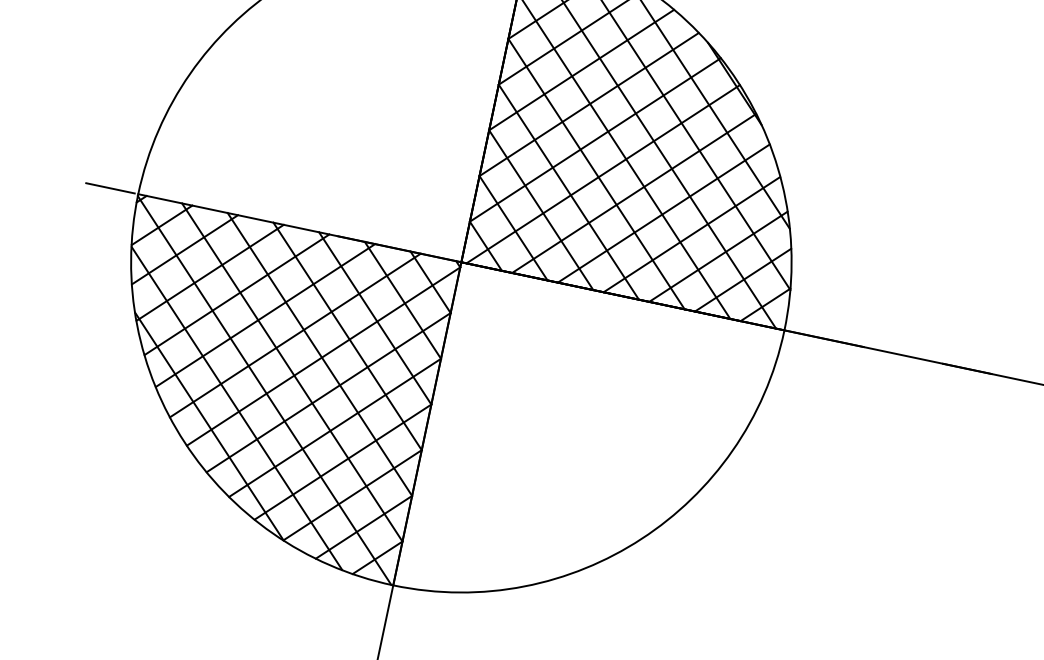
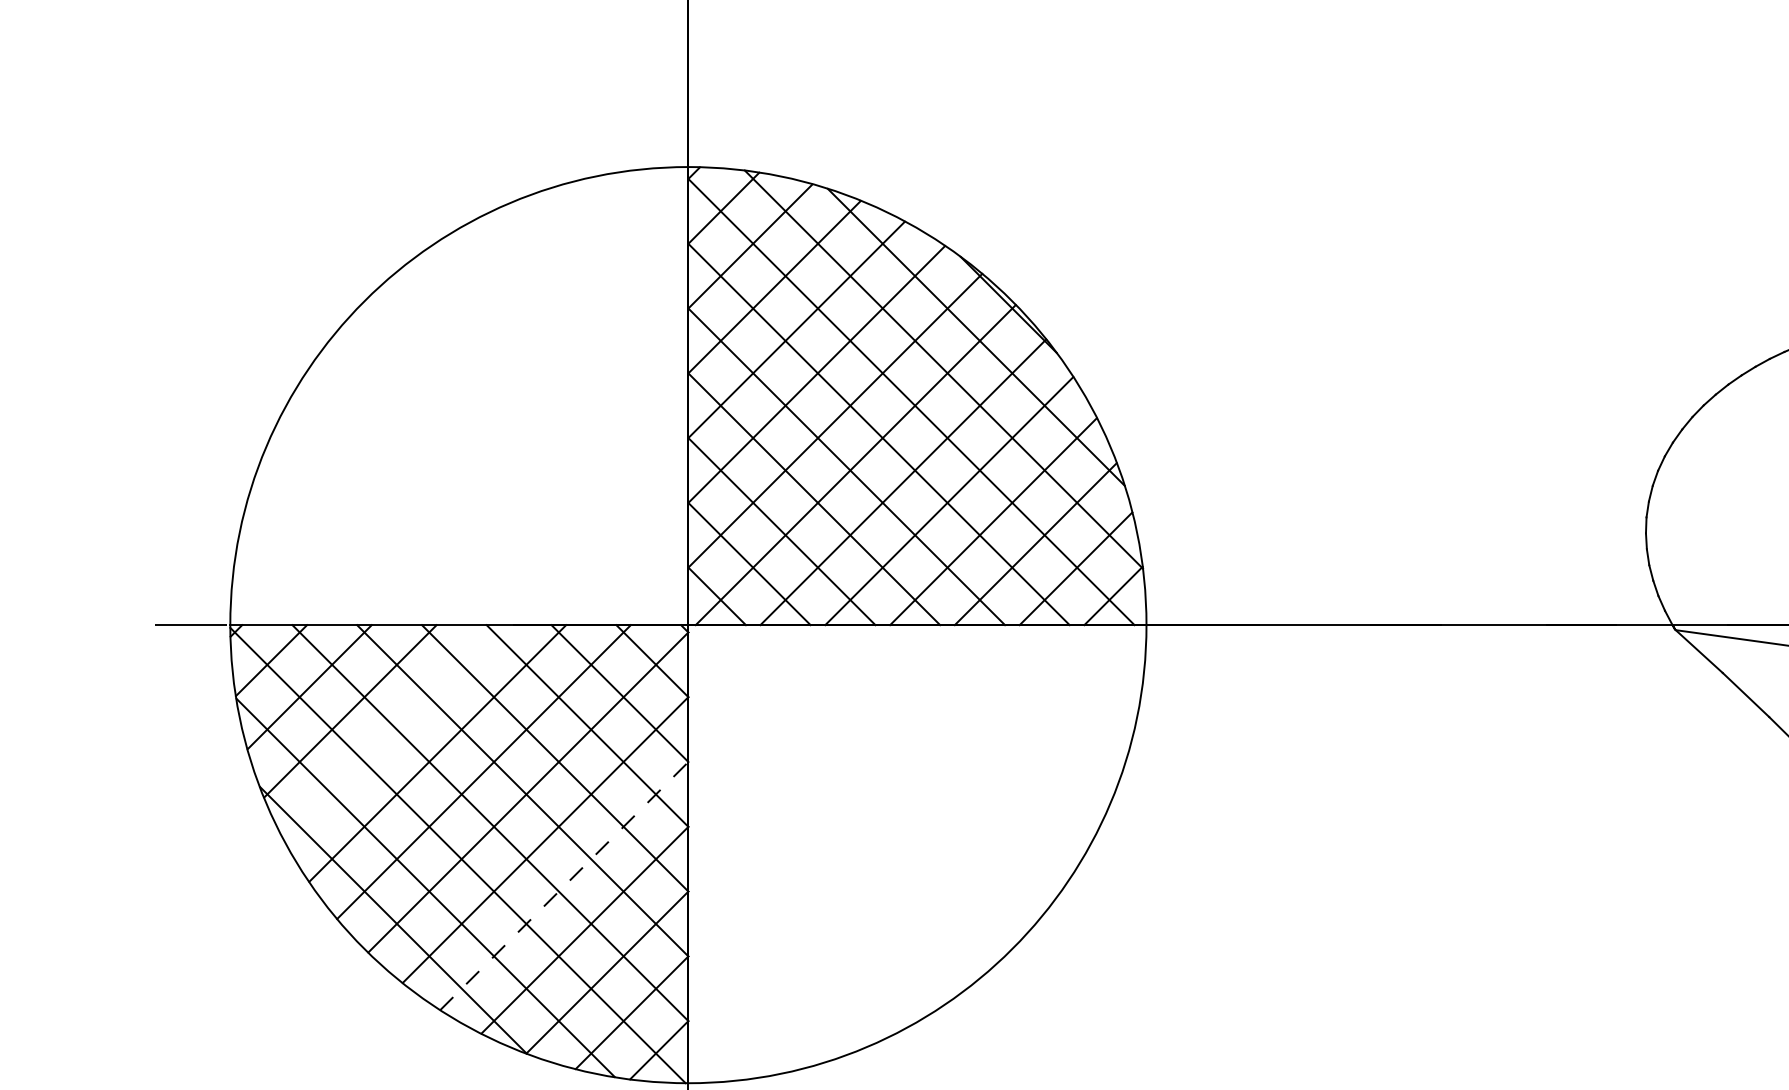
line: (236, 294) -> (392, 733), removed
line: (335, 427) -> (564, 885), solid -> dashed

